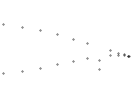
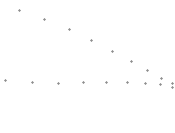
part: (99, 64) -> (146, 76), moved

